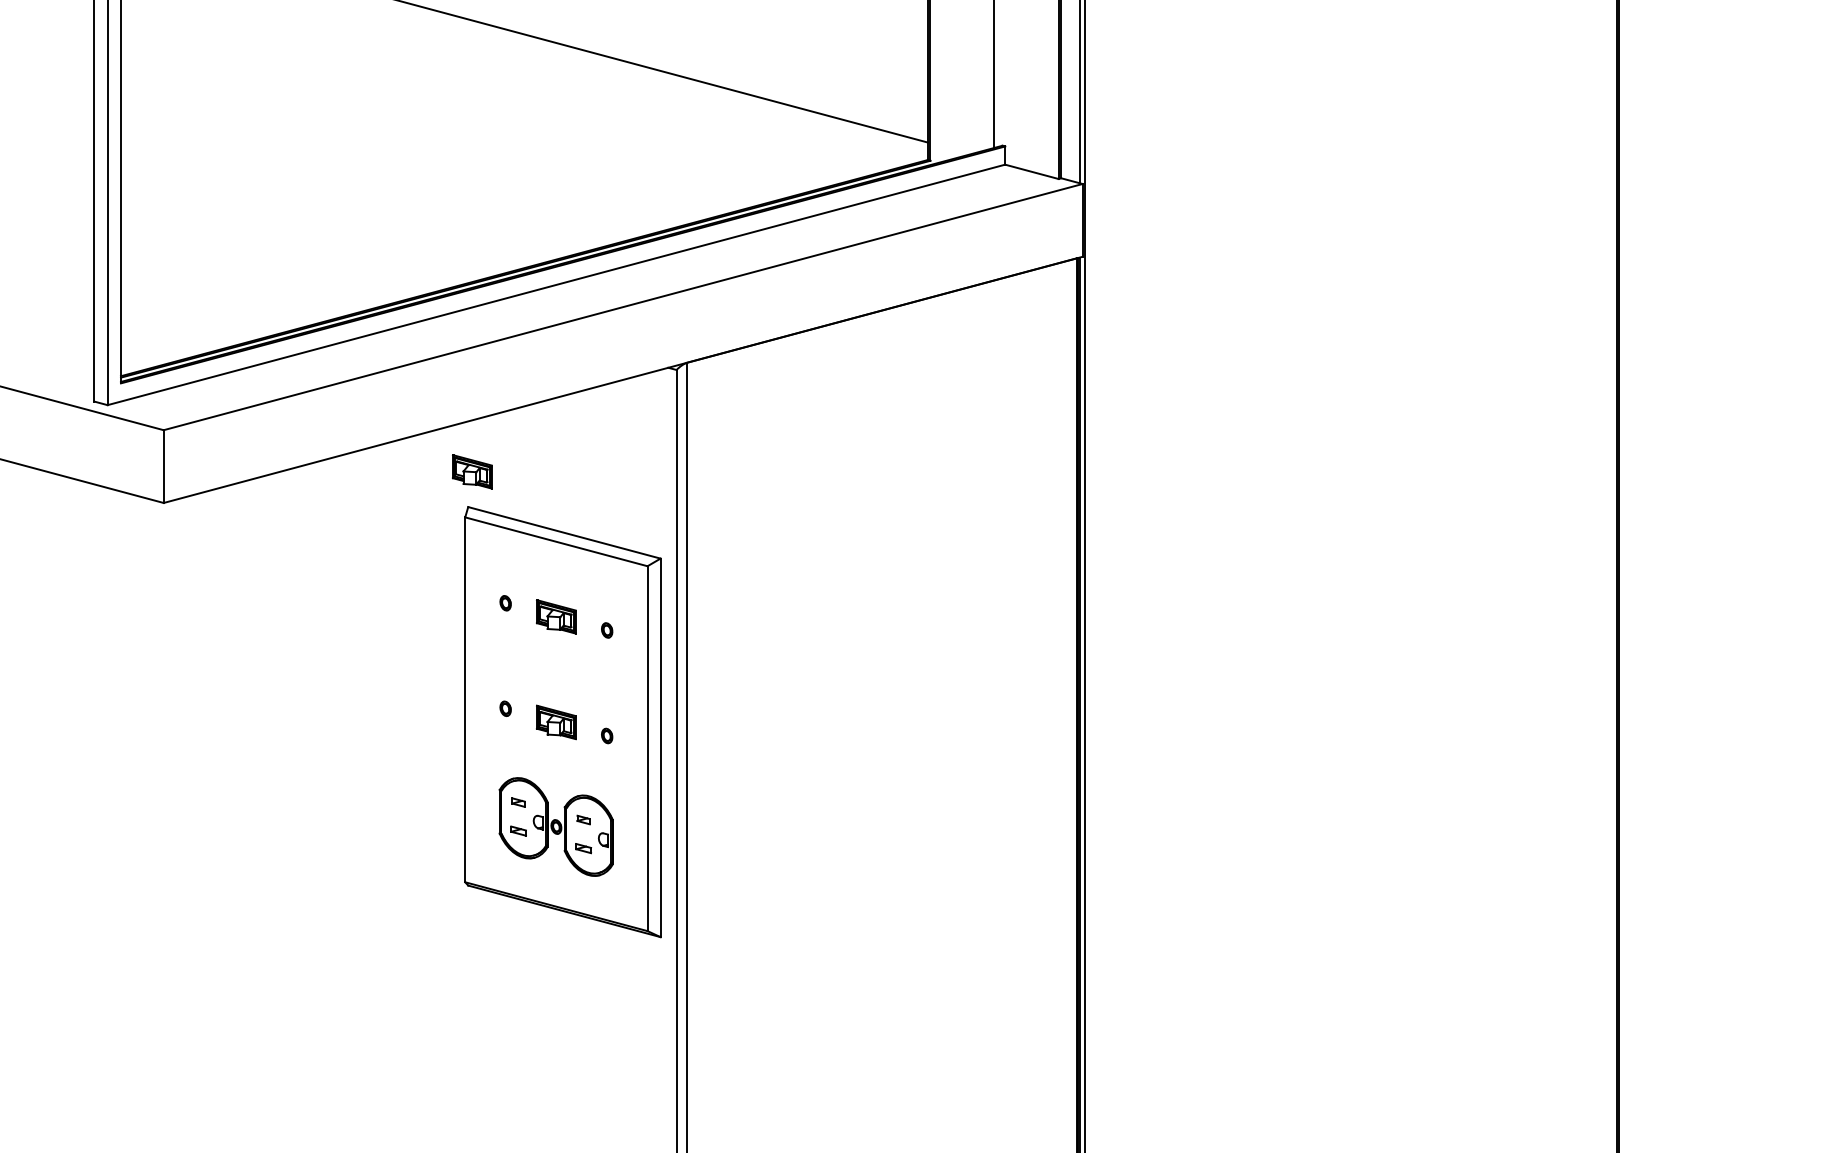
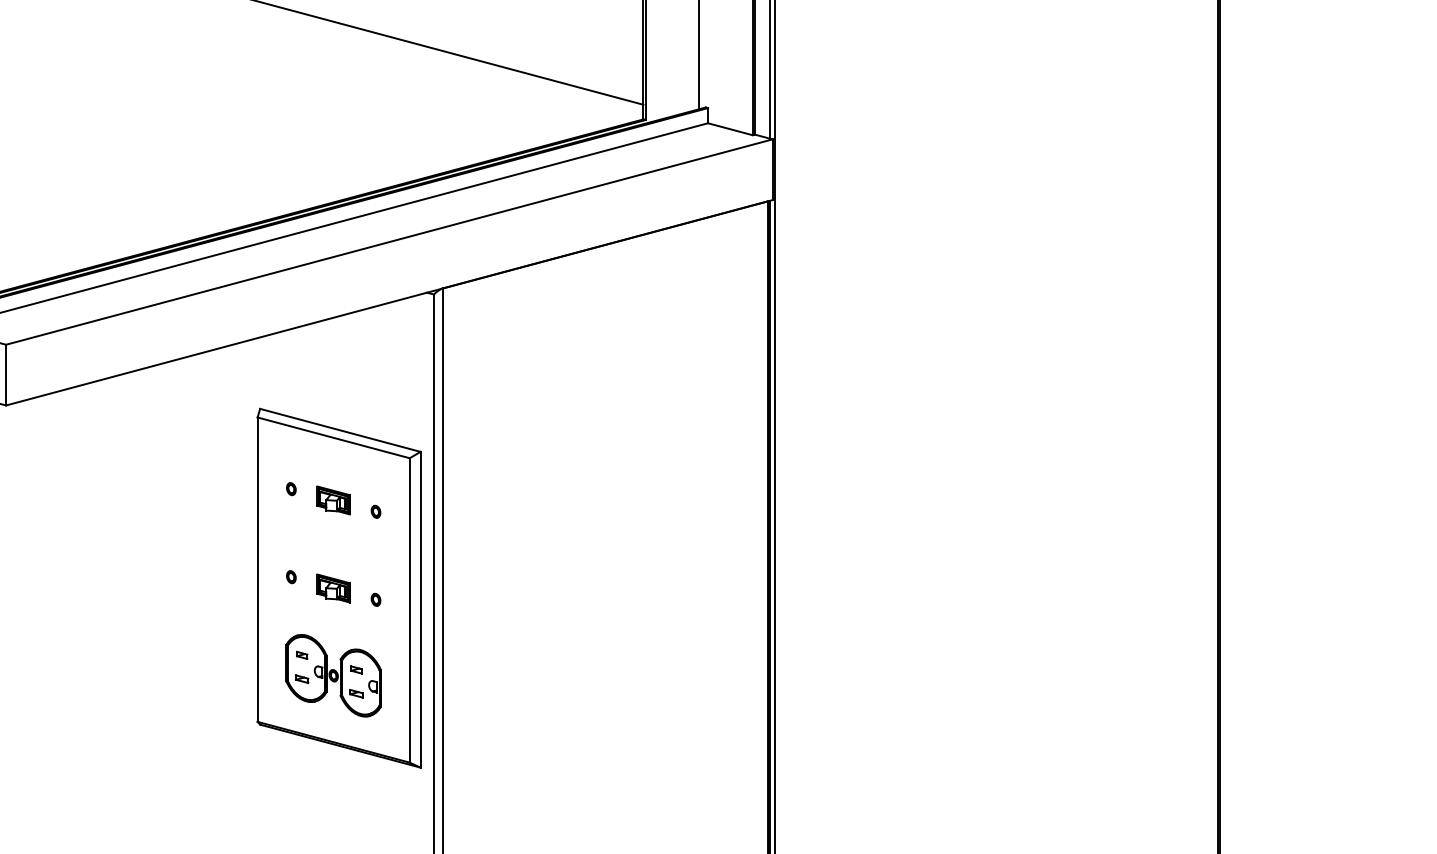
part: (472, 471) -> (263, 379), removed

